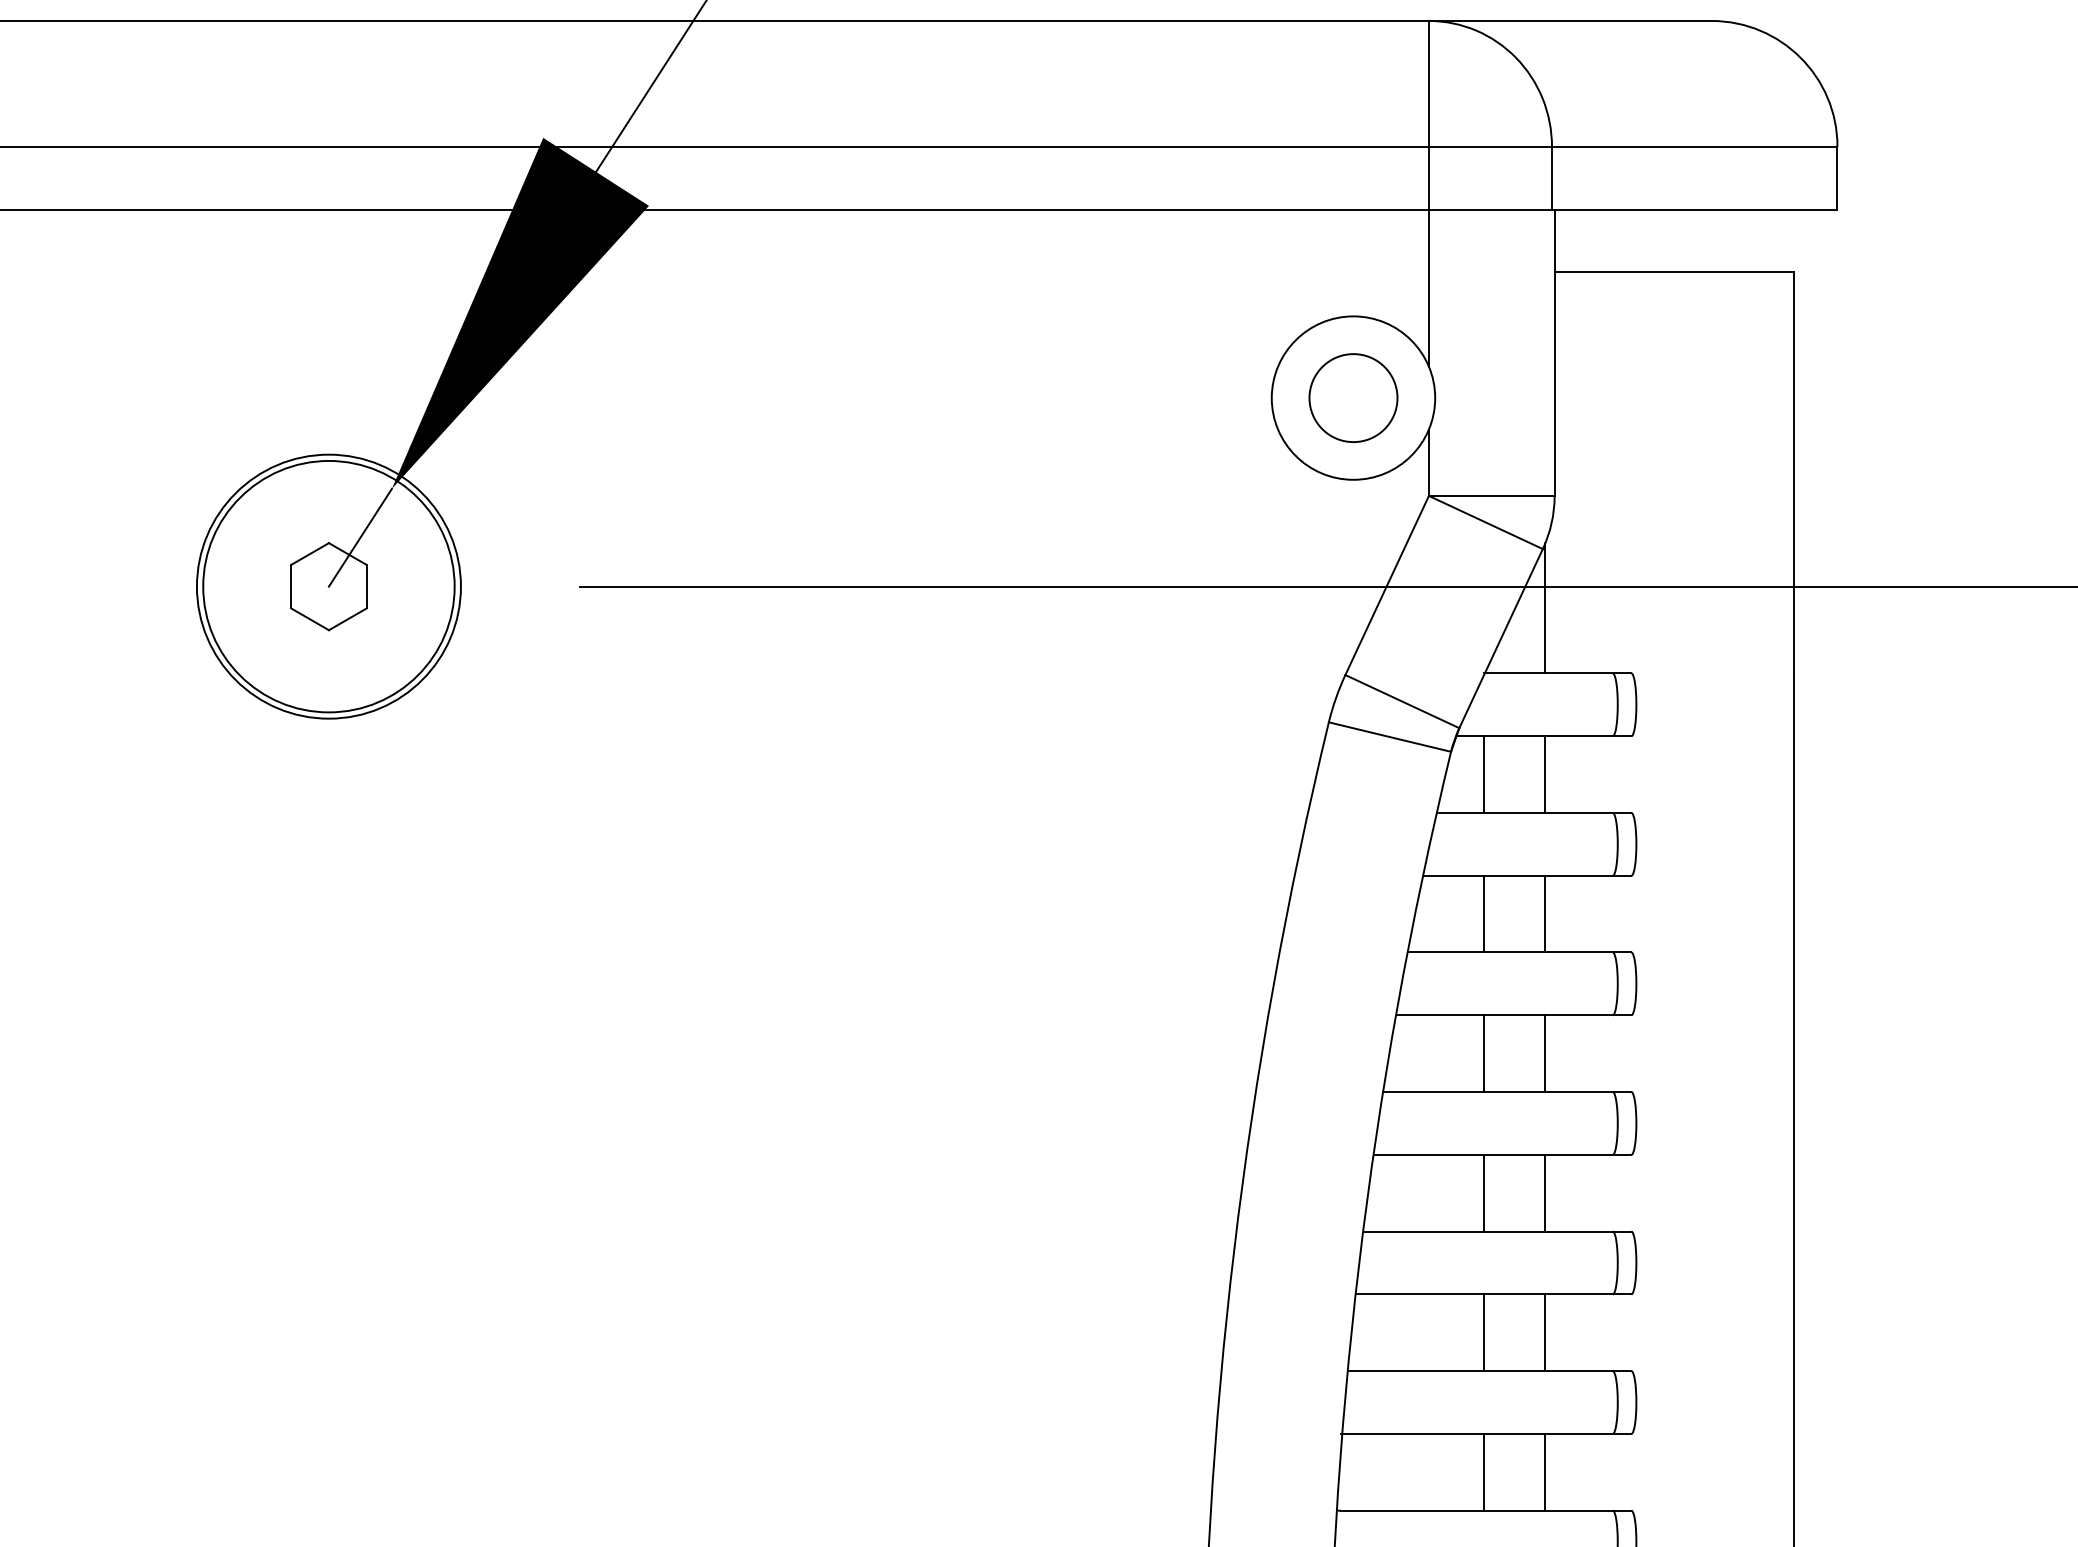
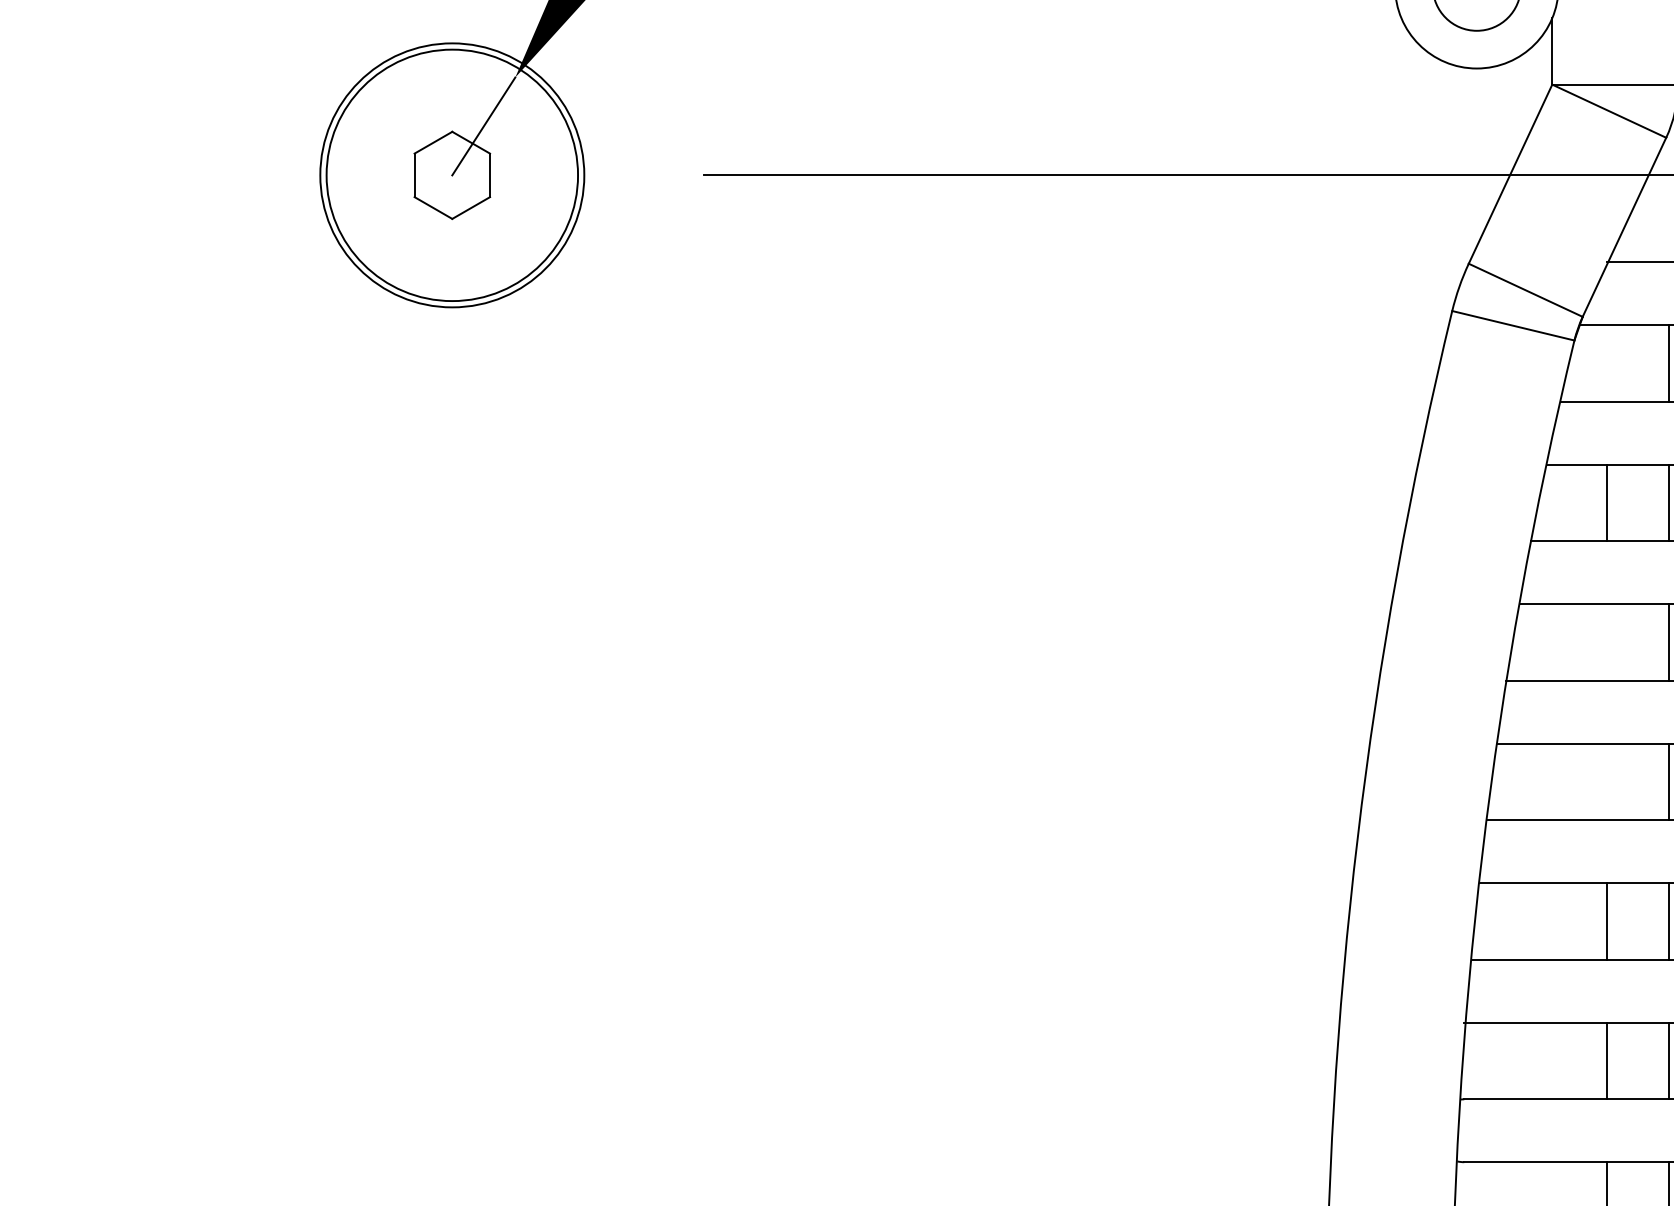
line: (1545, 607) -> (1668, 196), removed
line: (1483, 774) -> (1606, 363), removed
line: (1483, 1053) -> (1606, 642), removed
line: (1483, 1192) -> (1606, 781), removed

